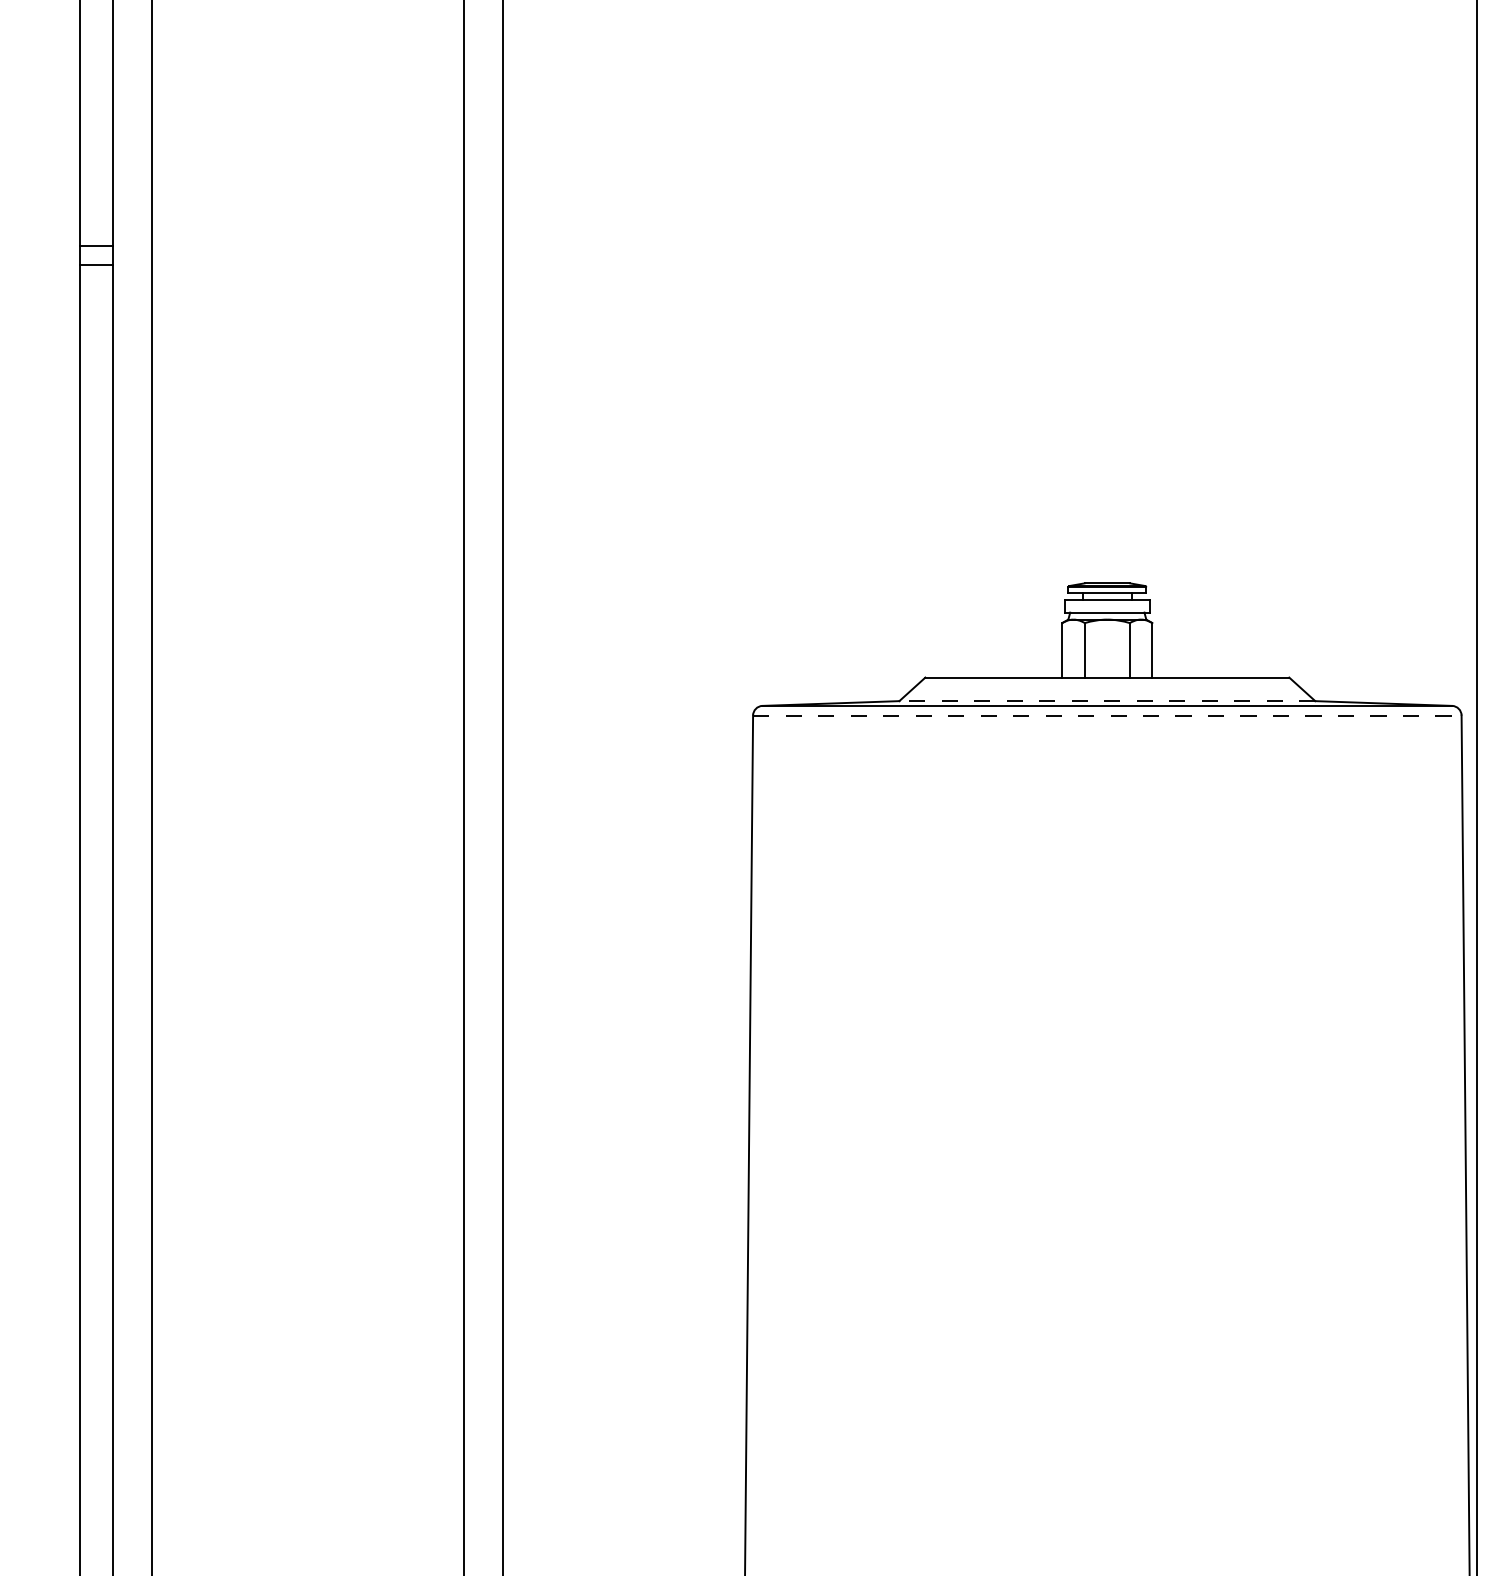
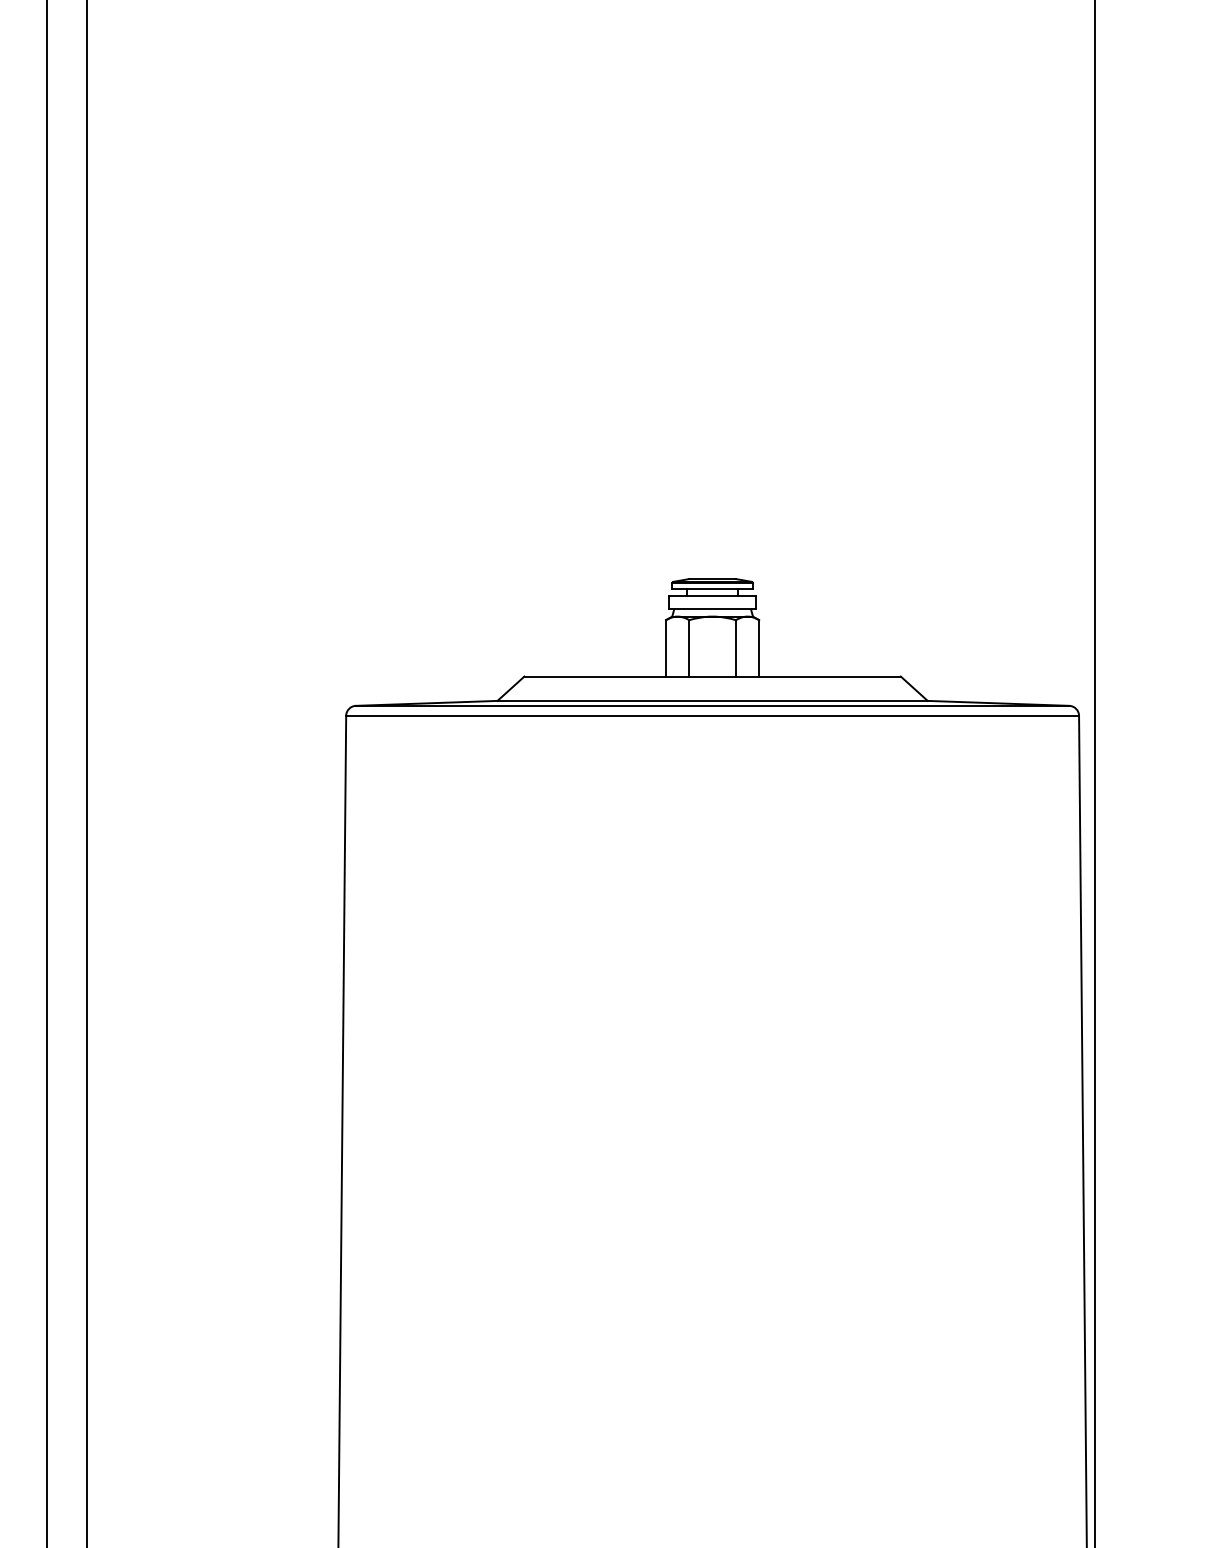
line: (1107, 701) -> (712, 701), dashed -> solid
line: (1107, 715) -> (712, 715), dashed -> solid

